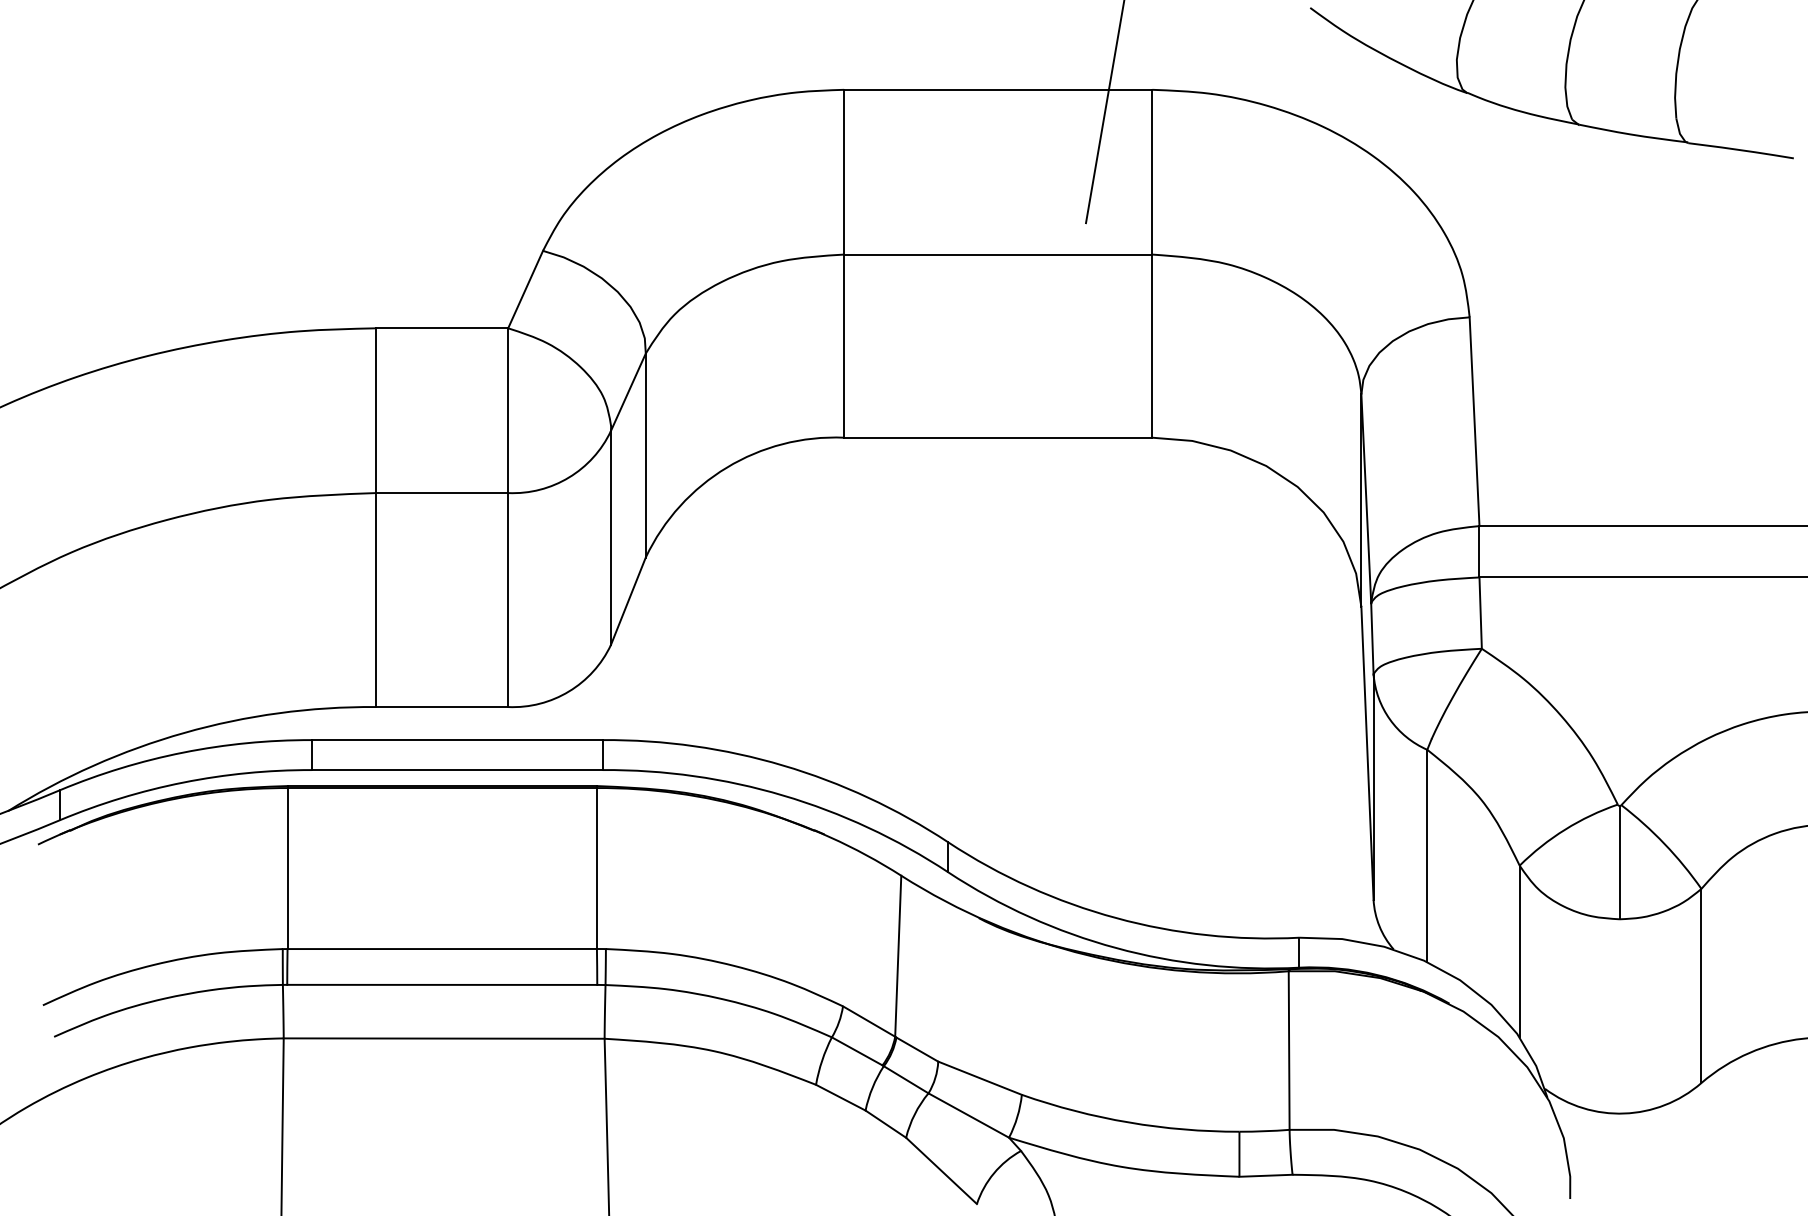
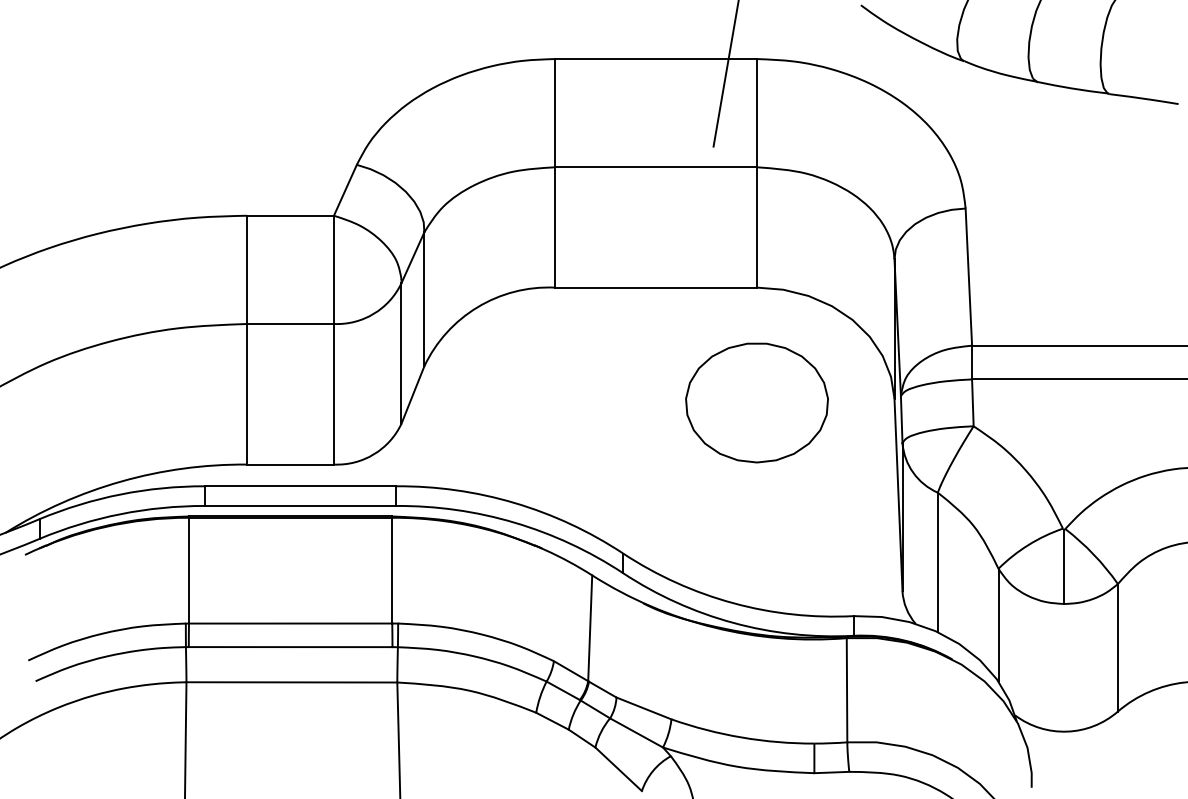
part: (1151, 612) -> (756, 402), added

